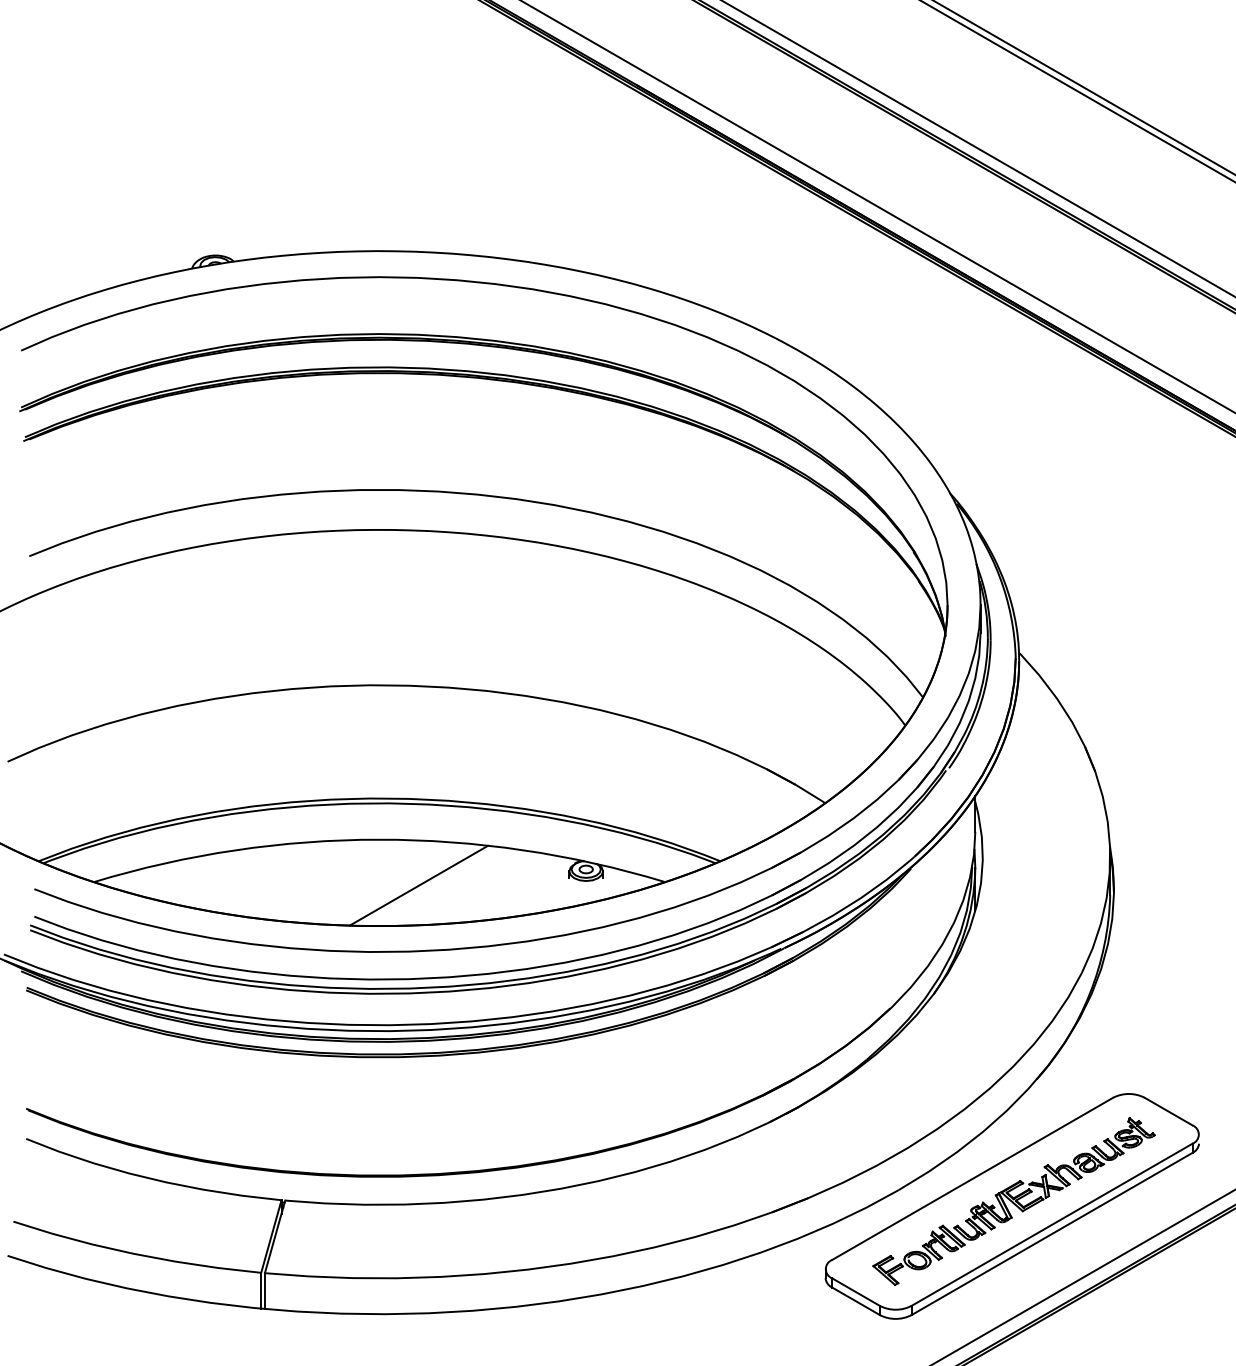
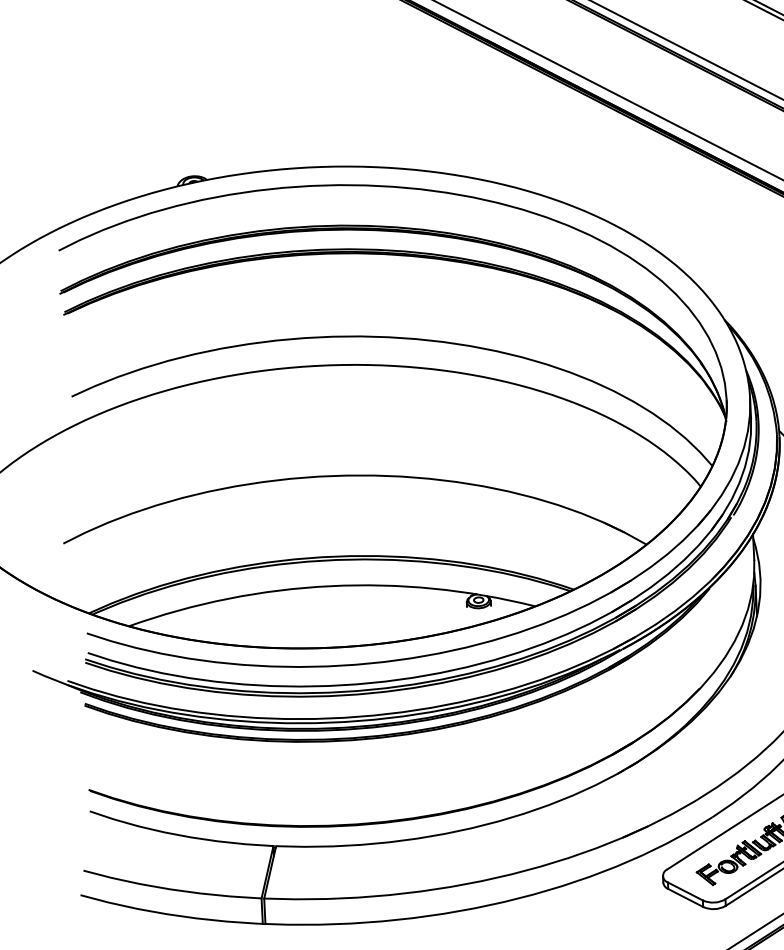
line: (419, 885) -> (360, 617), removed

